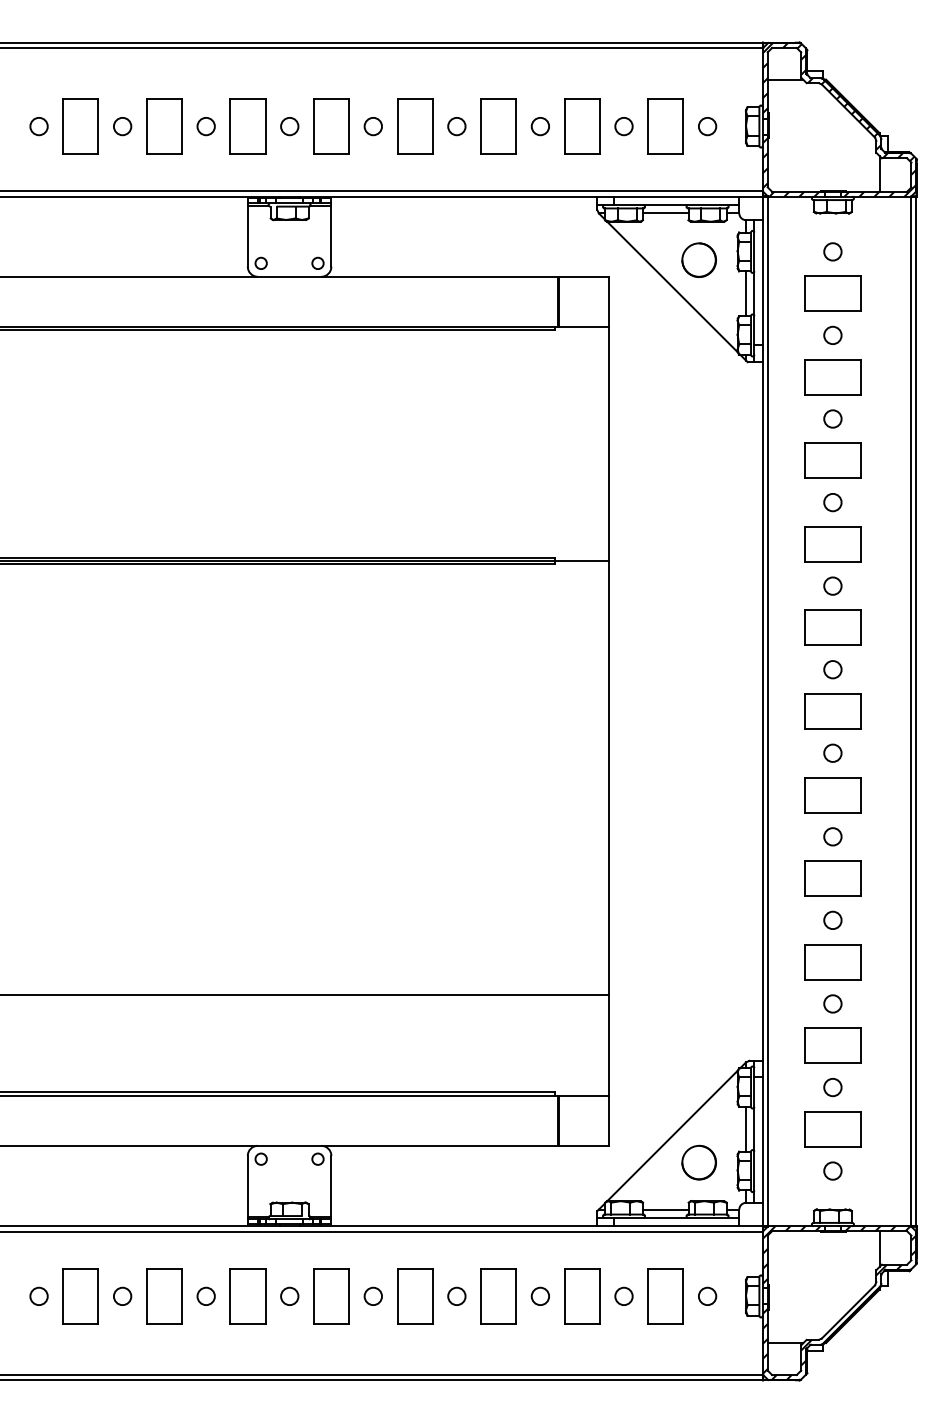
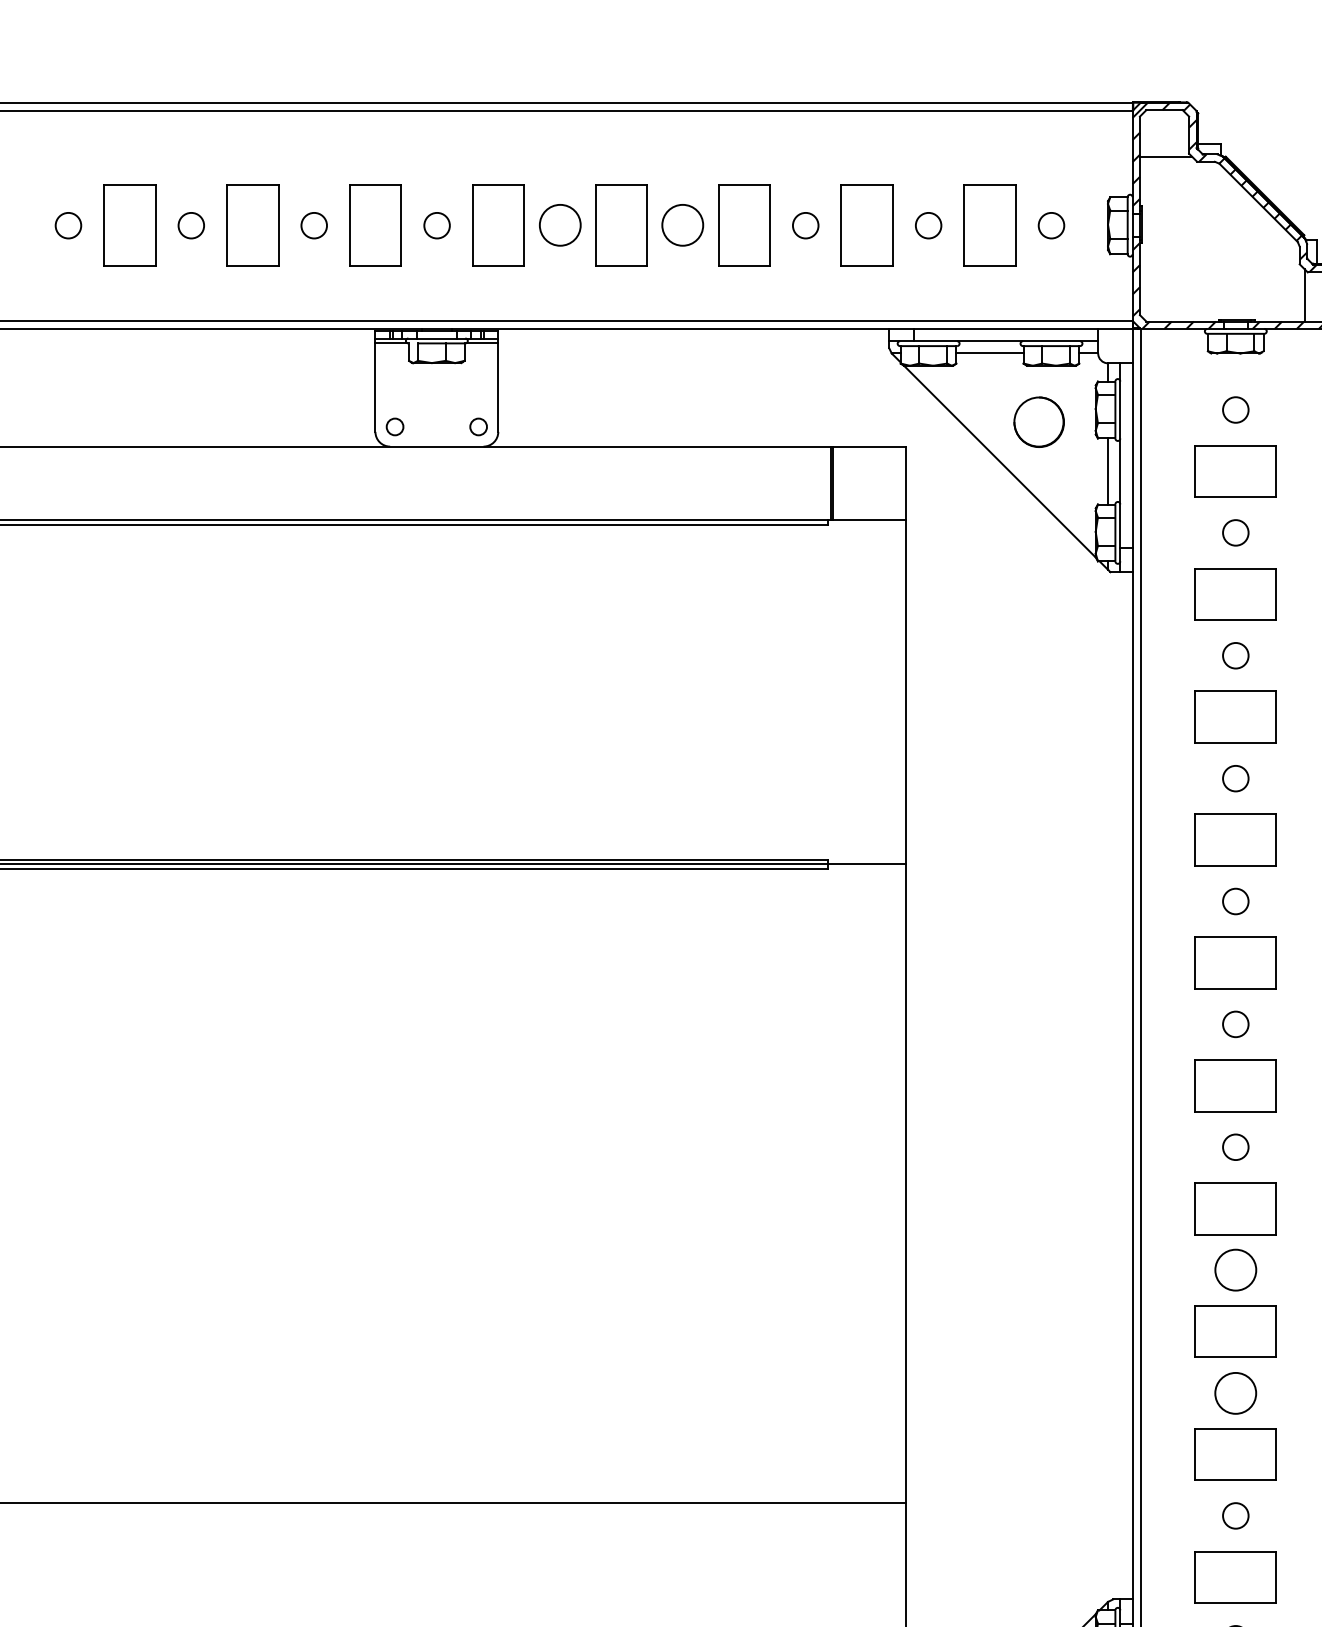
circle: (372, 126) -> (558, 225), size x1.6
circle: (456, 126) -> (682, 225), size x1.6
circle: (832, 836) -> (1235, 1269), size x1.6
circle: (832, 919) -> (1235, 1391), size x1.6

